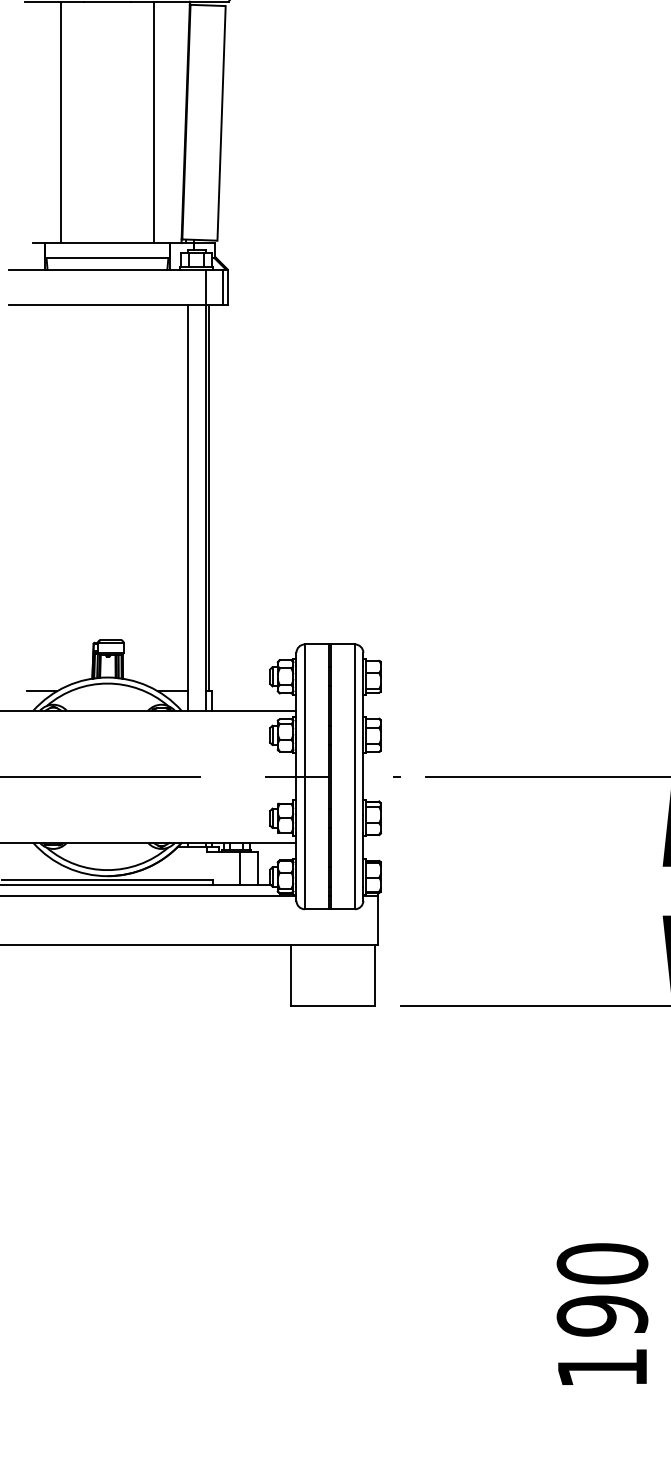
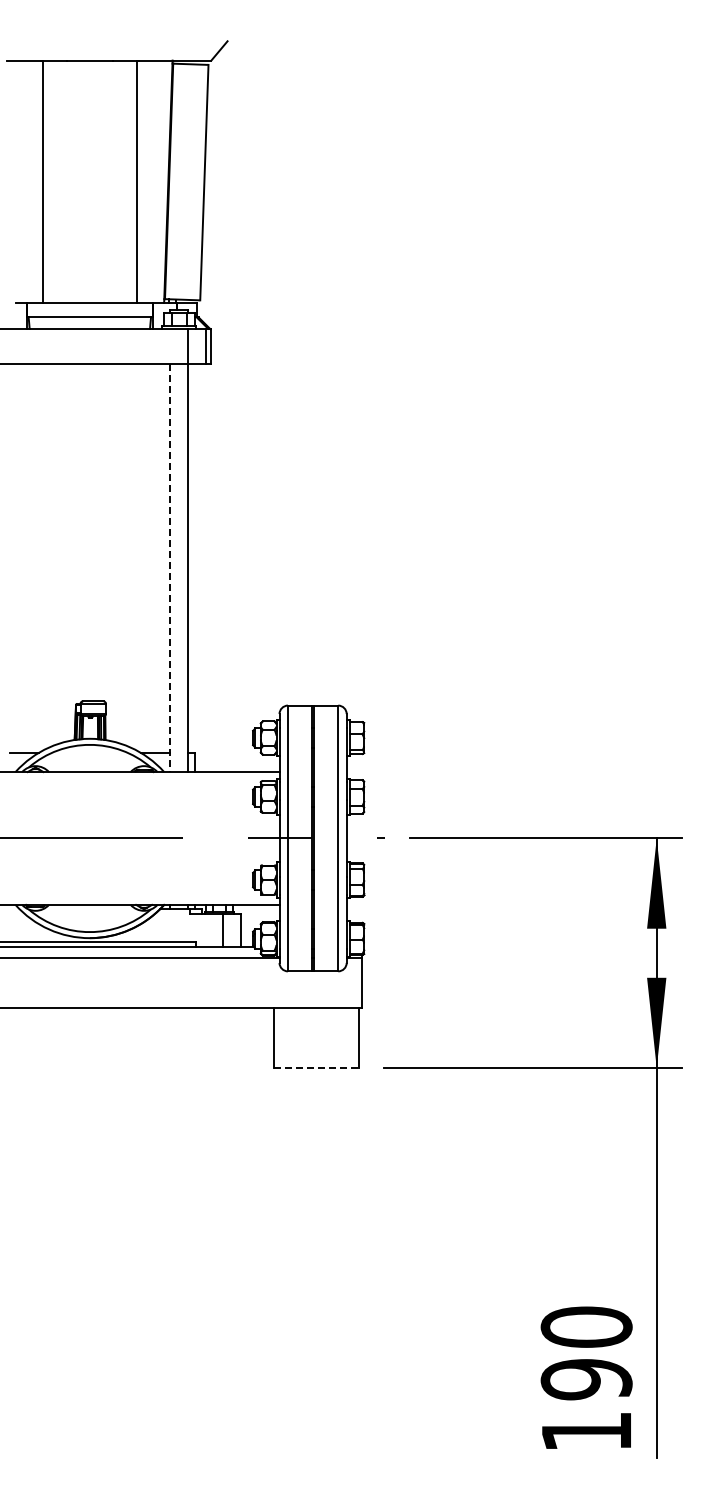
line: (208, 497) -> (191, 558), removed
line: (187, 507) -> (170, 568), solid -> dashed
line: (333, 1006) -> (316, 1068), solid -> dashed

